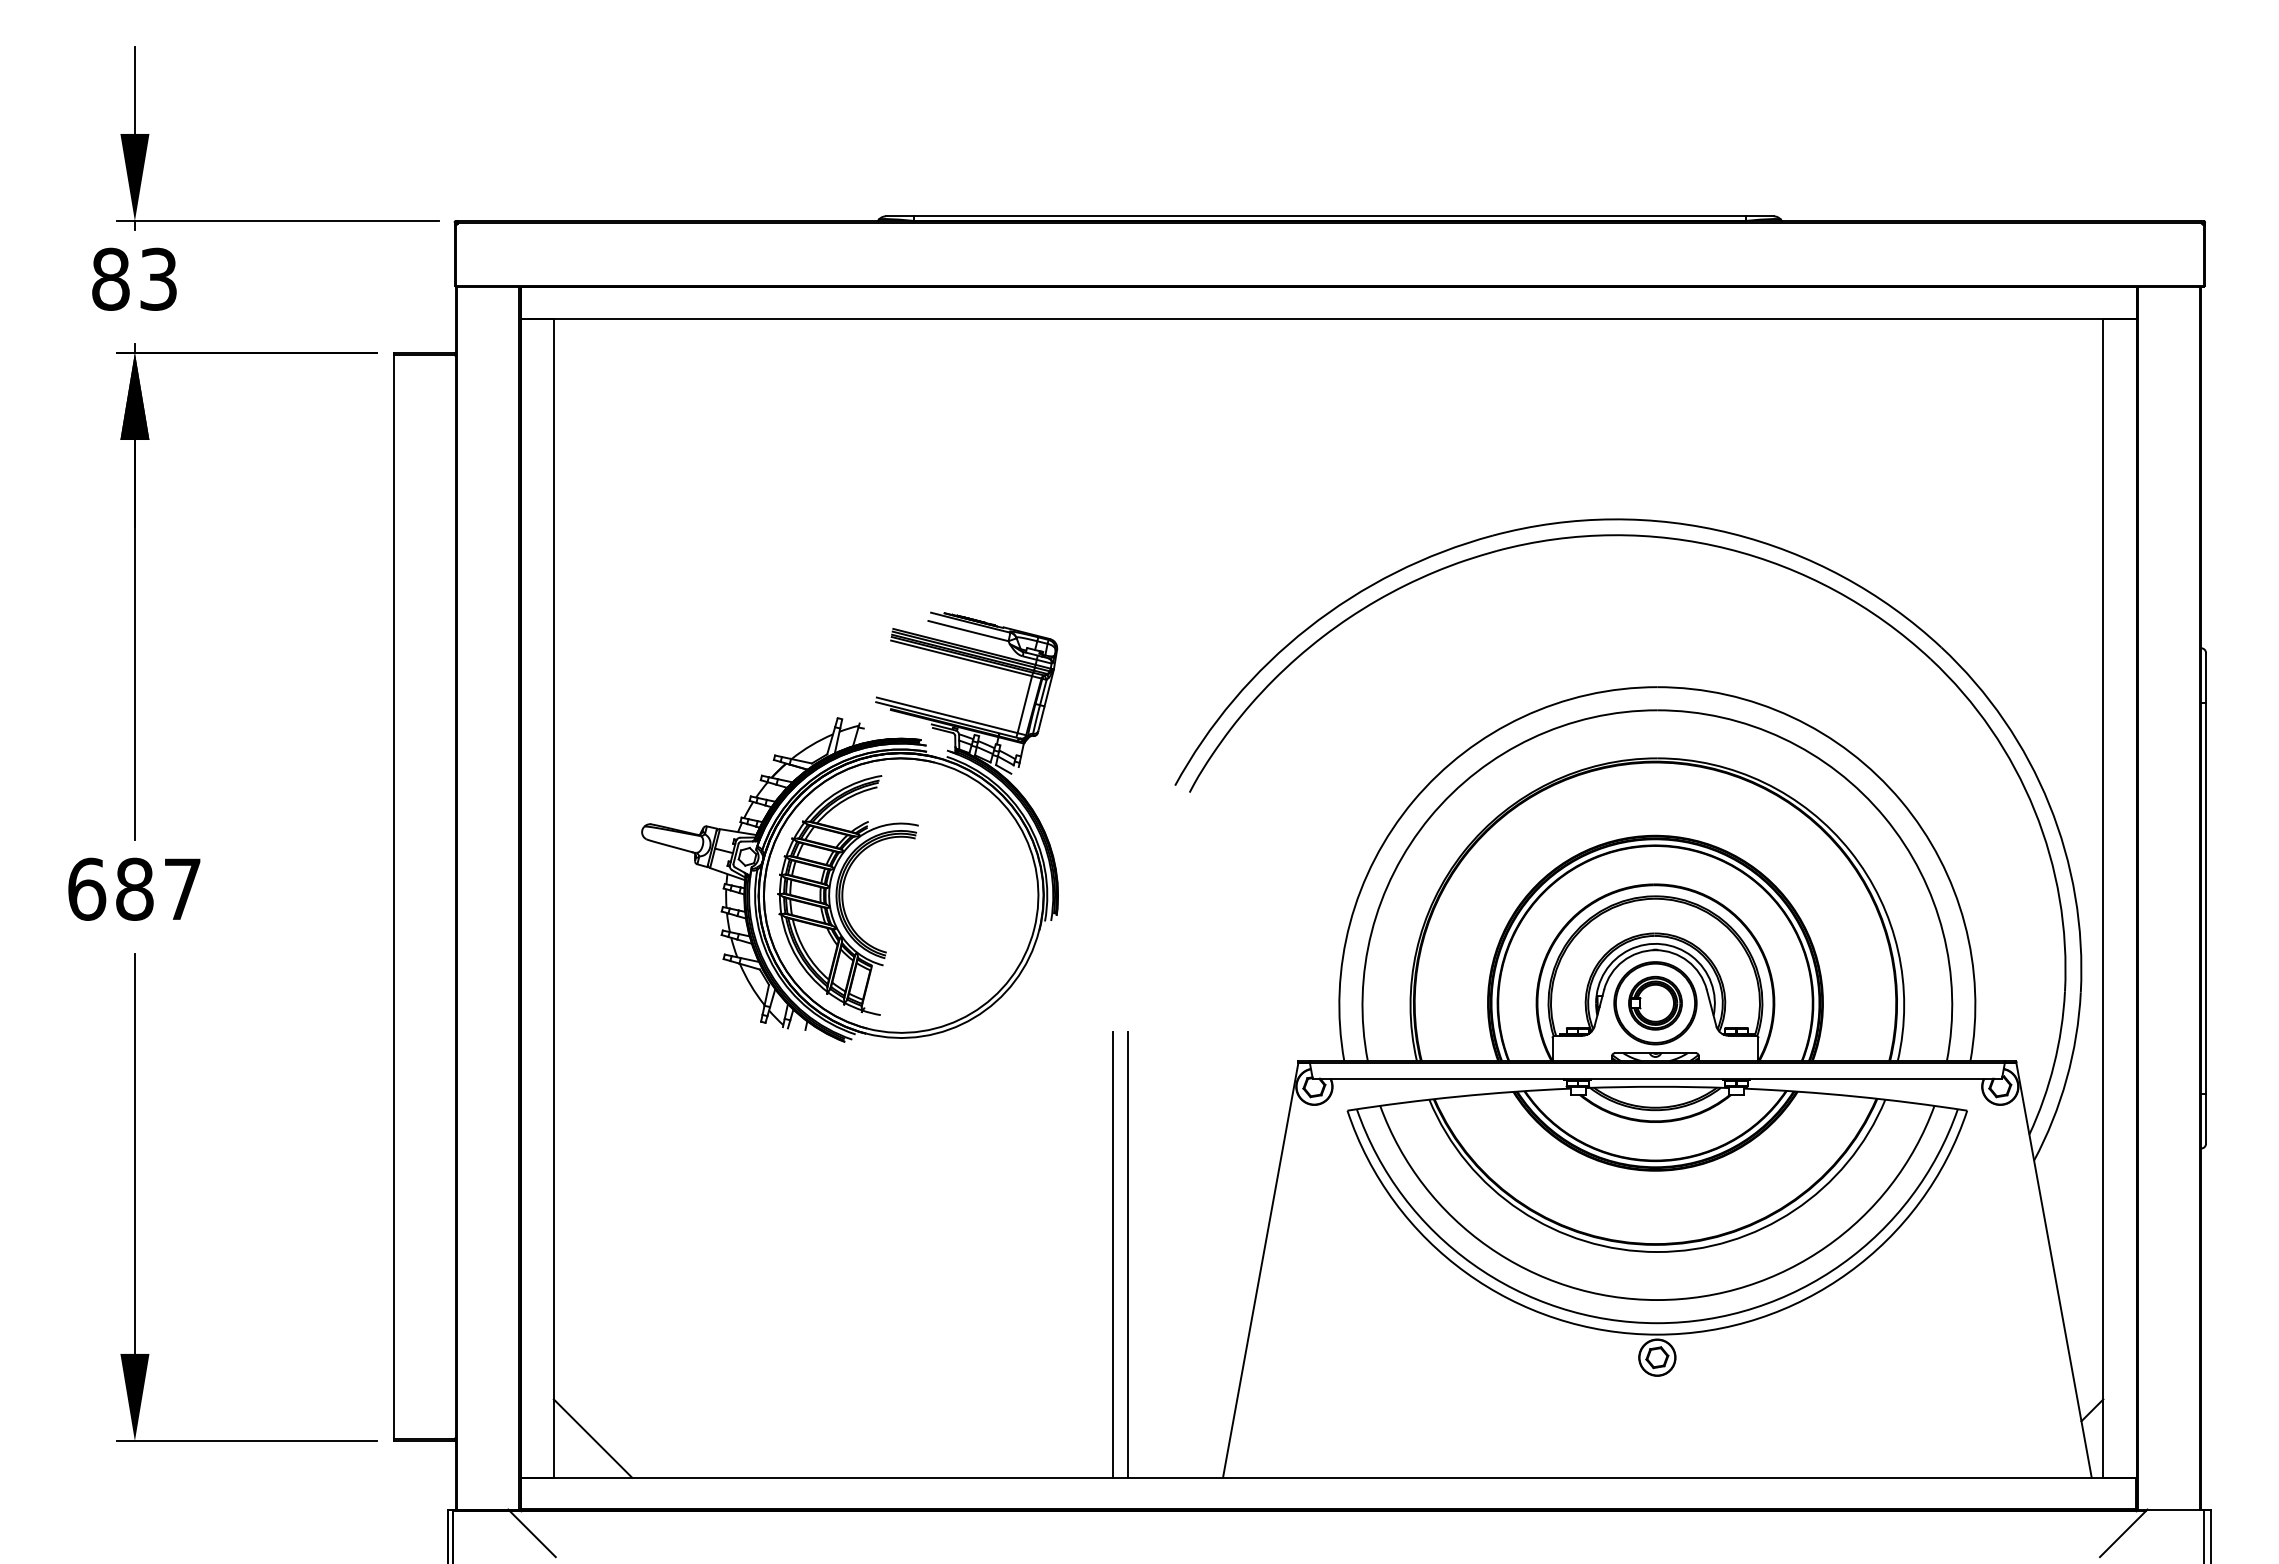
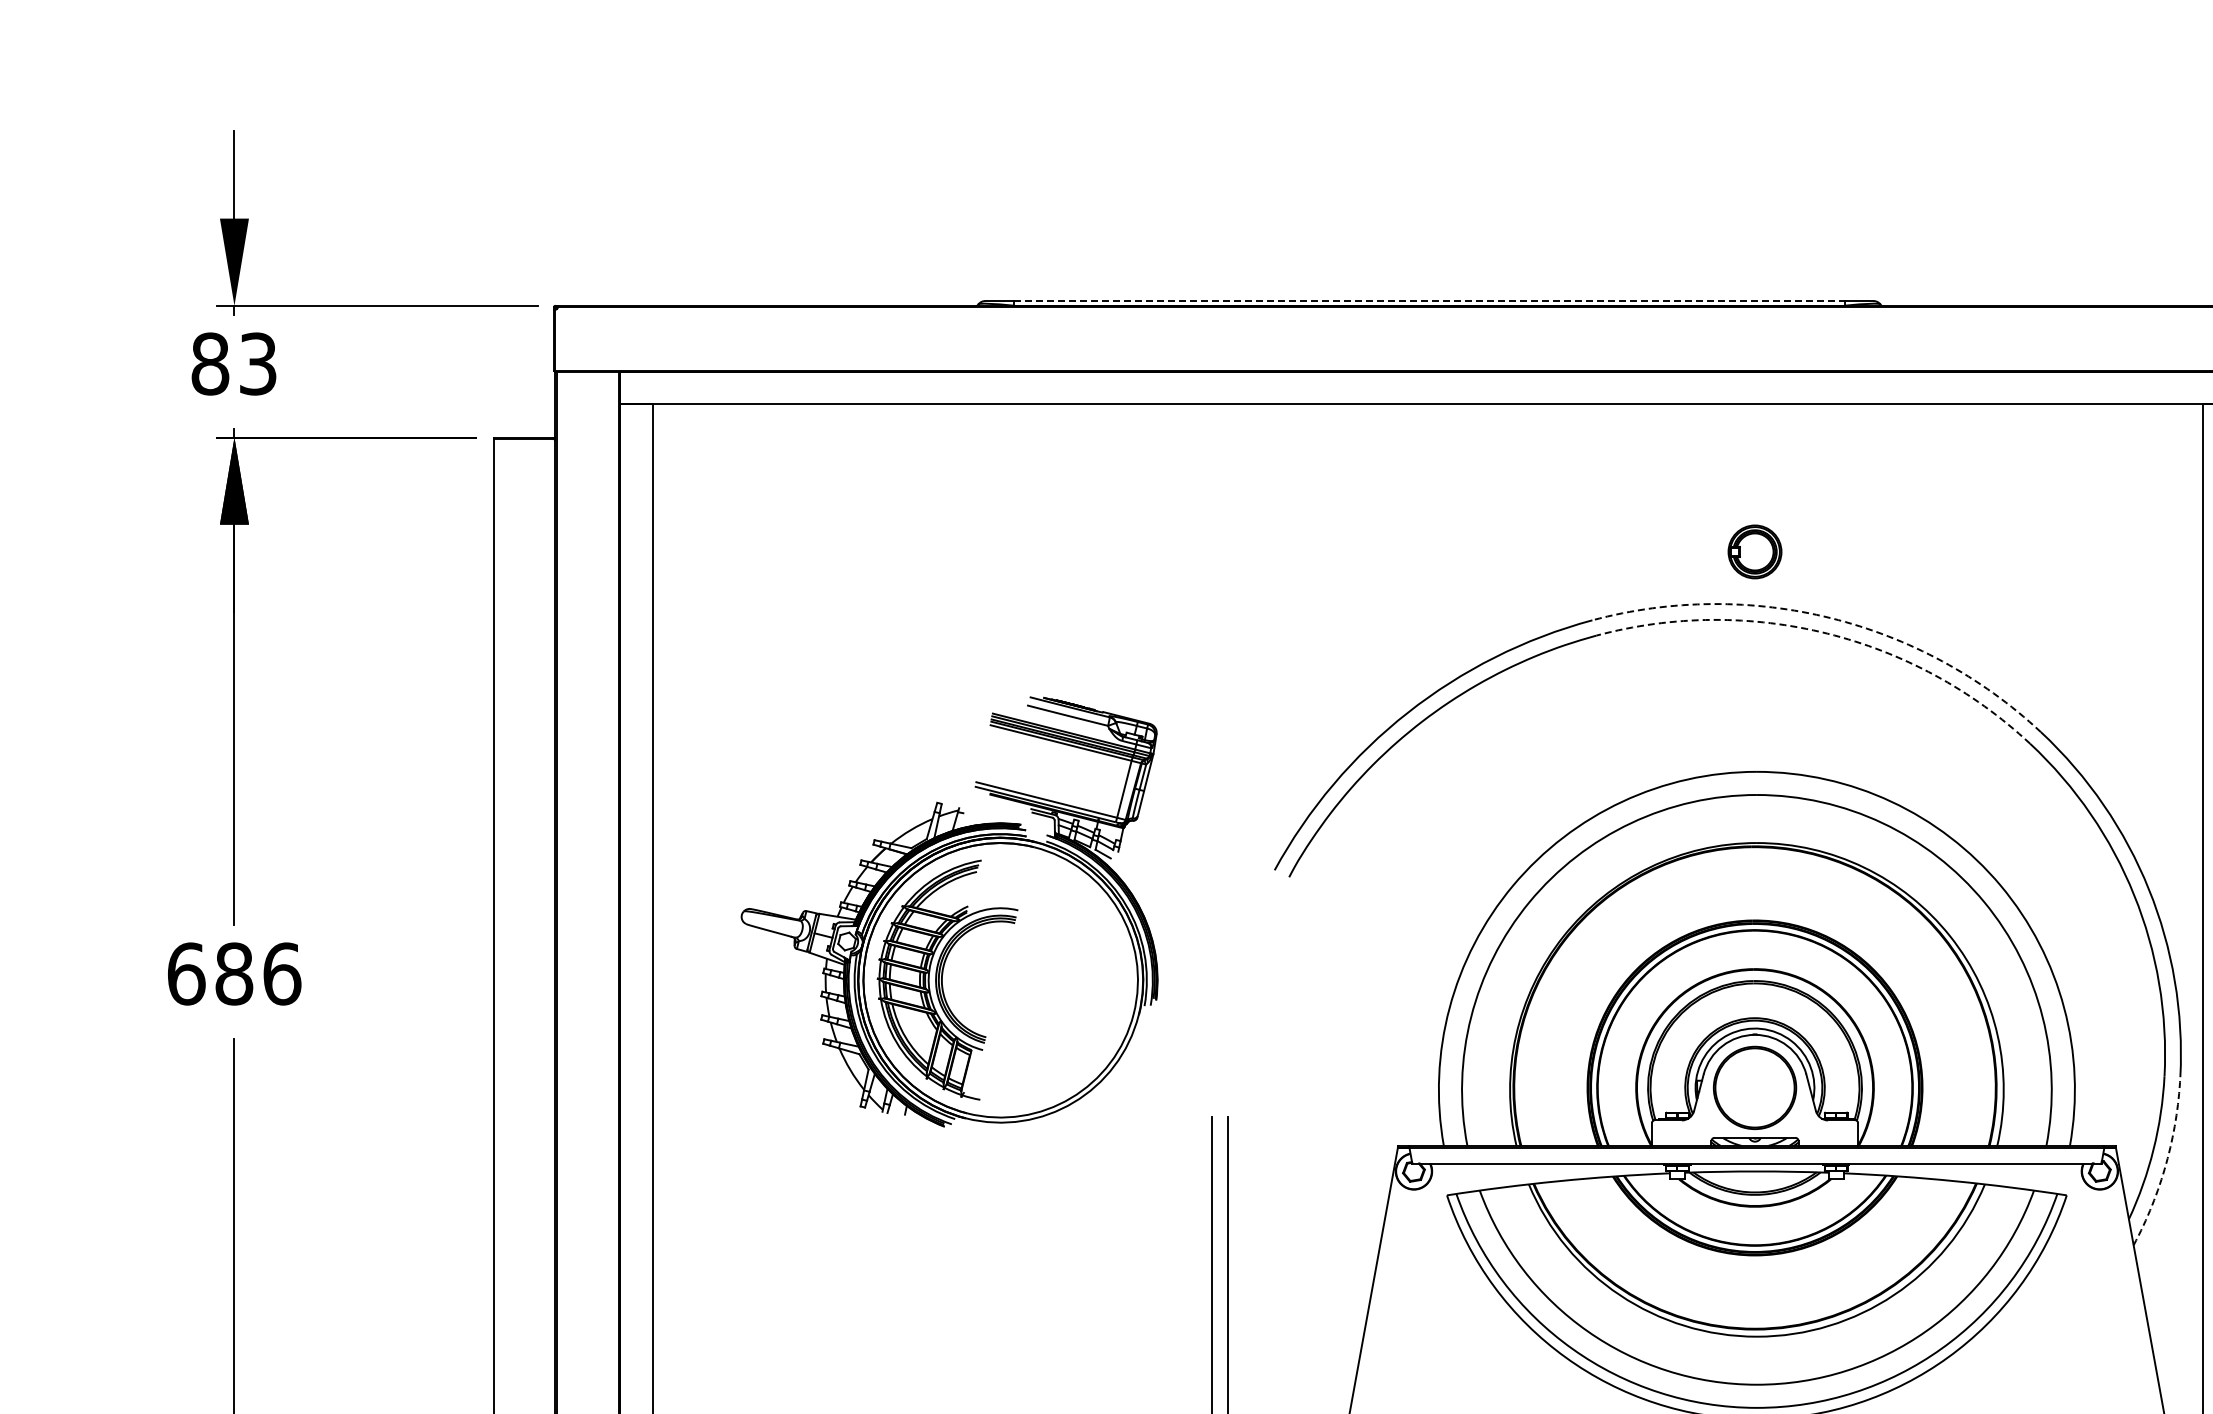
line: (1329, 216) -> (1429, 301), solid -> dashed
arc: (1731, 533) -> (1831, 618), solid -> dashed
arc: (1727, 548) -> (1827, 633), solid -> dashed
text: (182, 888) -> (282, 973), 687 -> 686
part: (1655, 1002) -> (1755, 551), moved
arc: (2066, 1079) -> (2166, 1164), solid -> dashed

